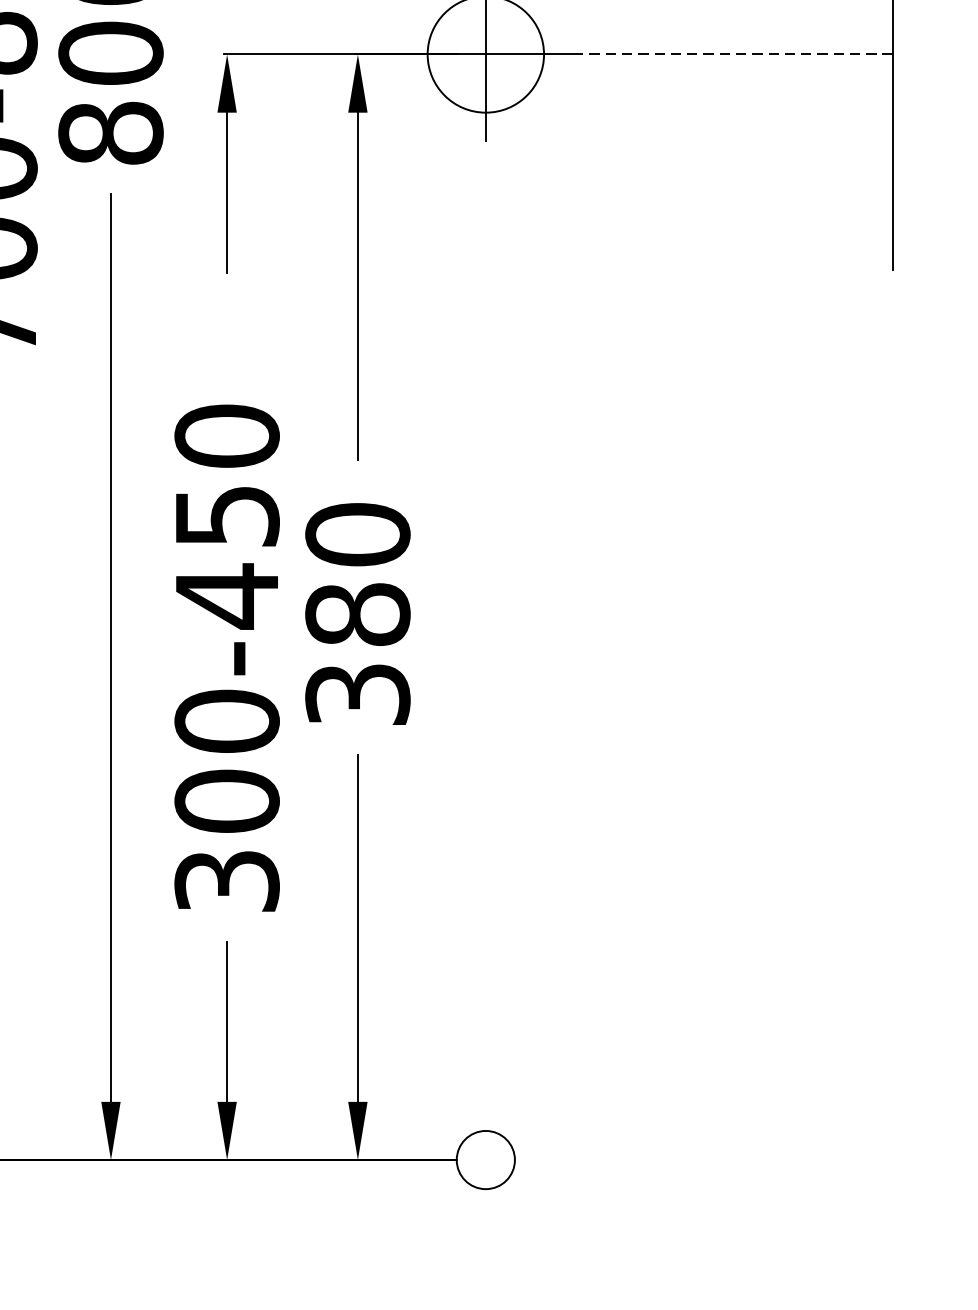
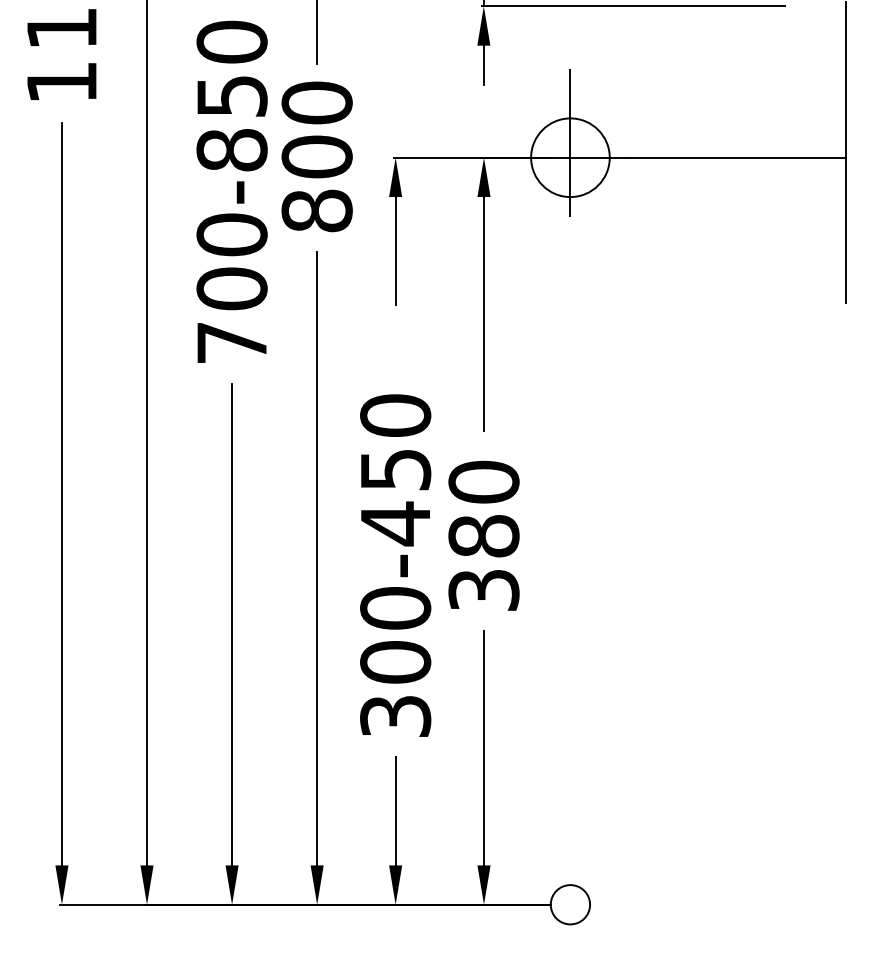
line: (734, 54) -> (738, 157), dashed -> solid

